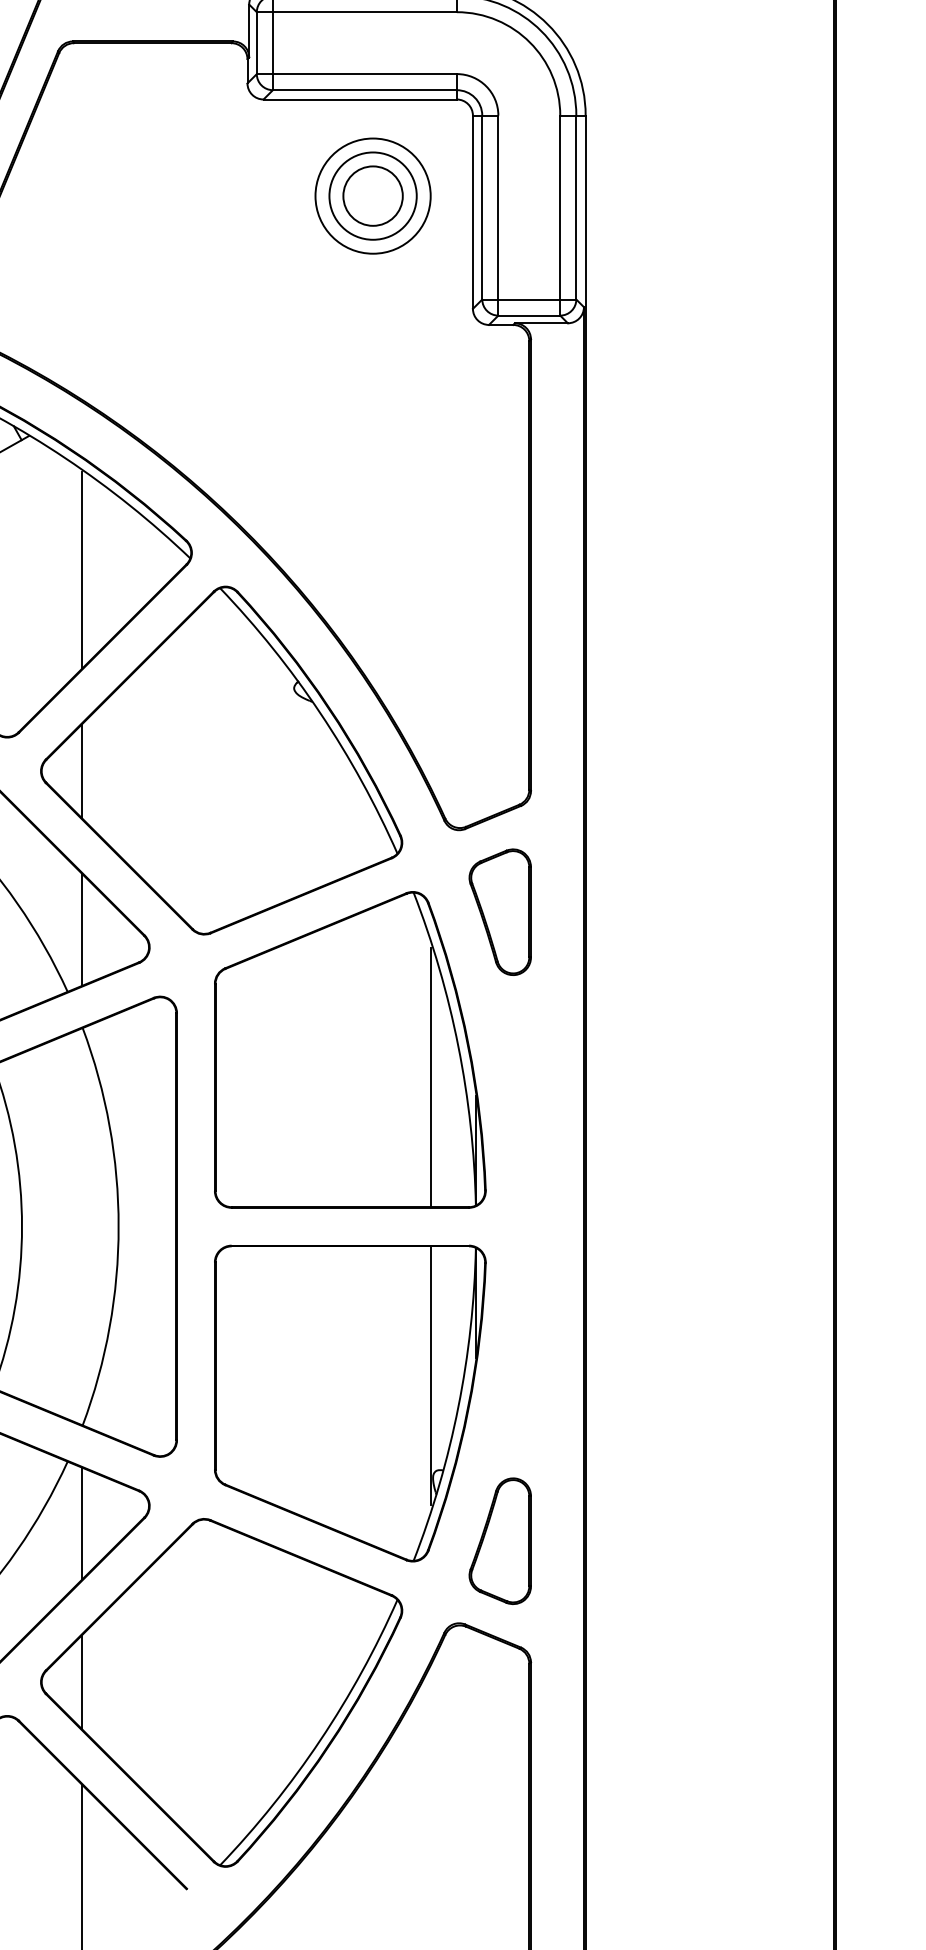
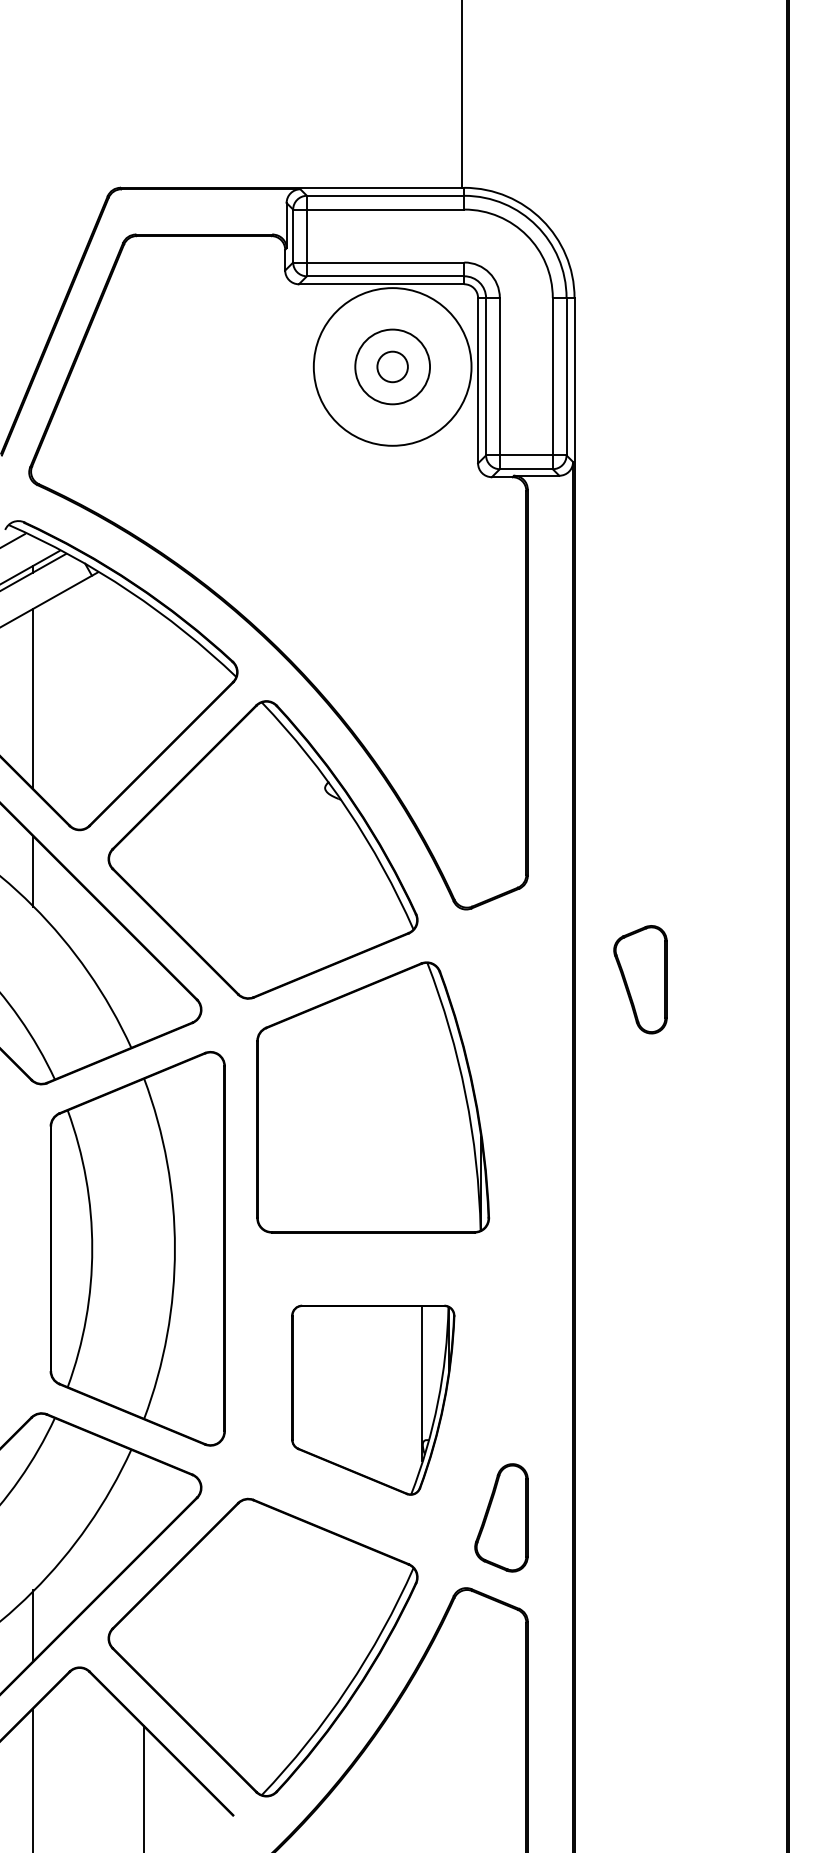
circle: (372, 195) -> (392, 366), size x0.6
circle: (372, 195) -> (392, 366), size x1.6
line: (81, 569) -> (143, 686), removed
line: (81, 770) -> (143, 858), removed
part: (500, 912) -> (640, 979), moved
line: (81, 929) -> (143, 994), removed
line: (431, 1077) -> (442, 1121), removed
part: (350, 1404) -> (373, 1400), size x0.7
line: (81, 1523) -> (143, 1502), removed
line: (81, 1682) -> (143, 1638), removed

